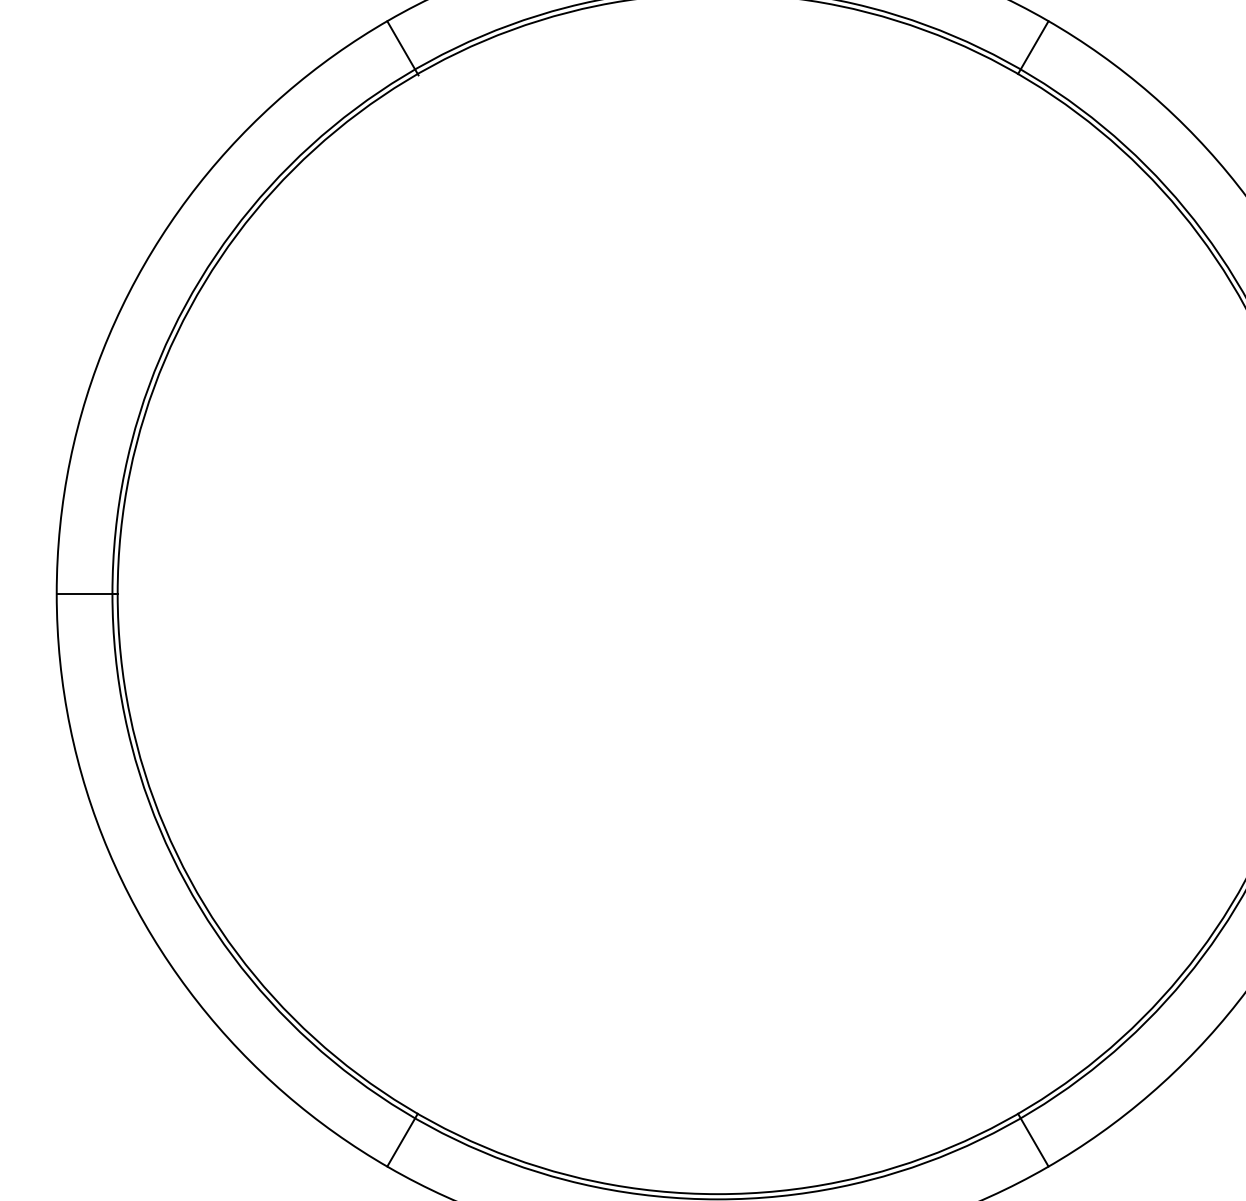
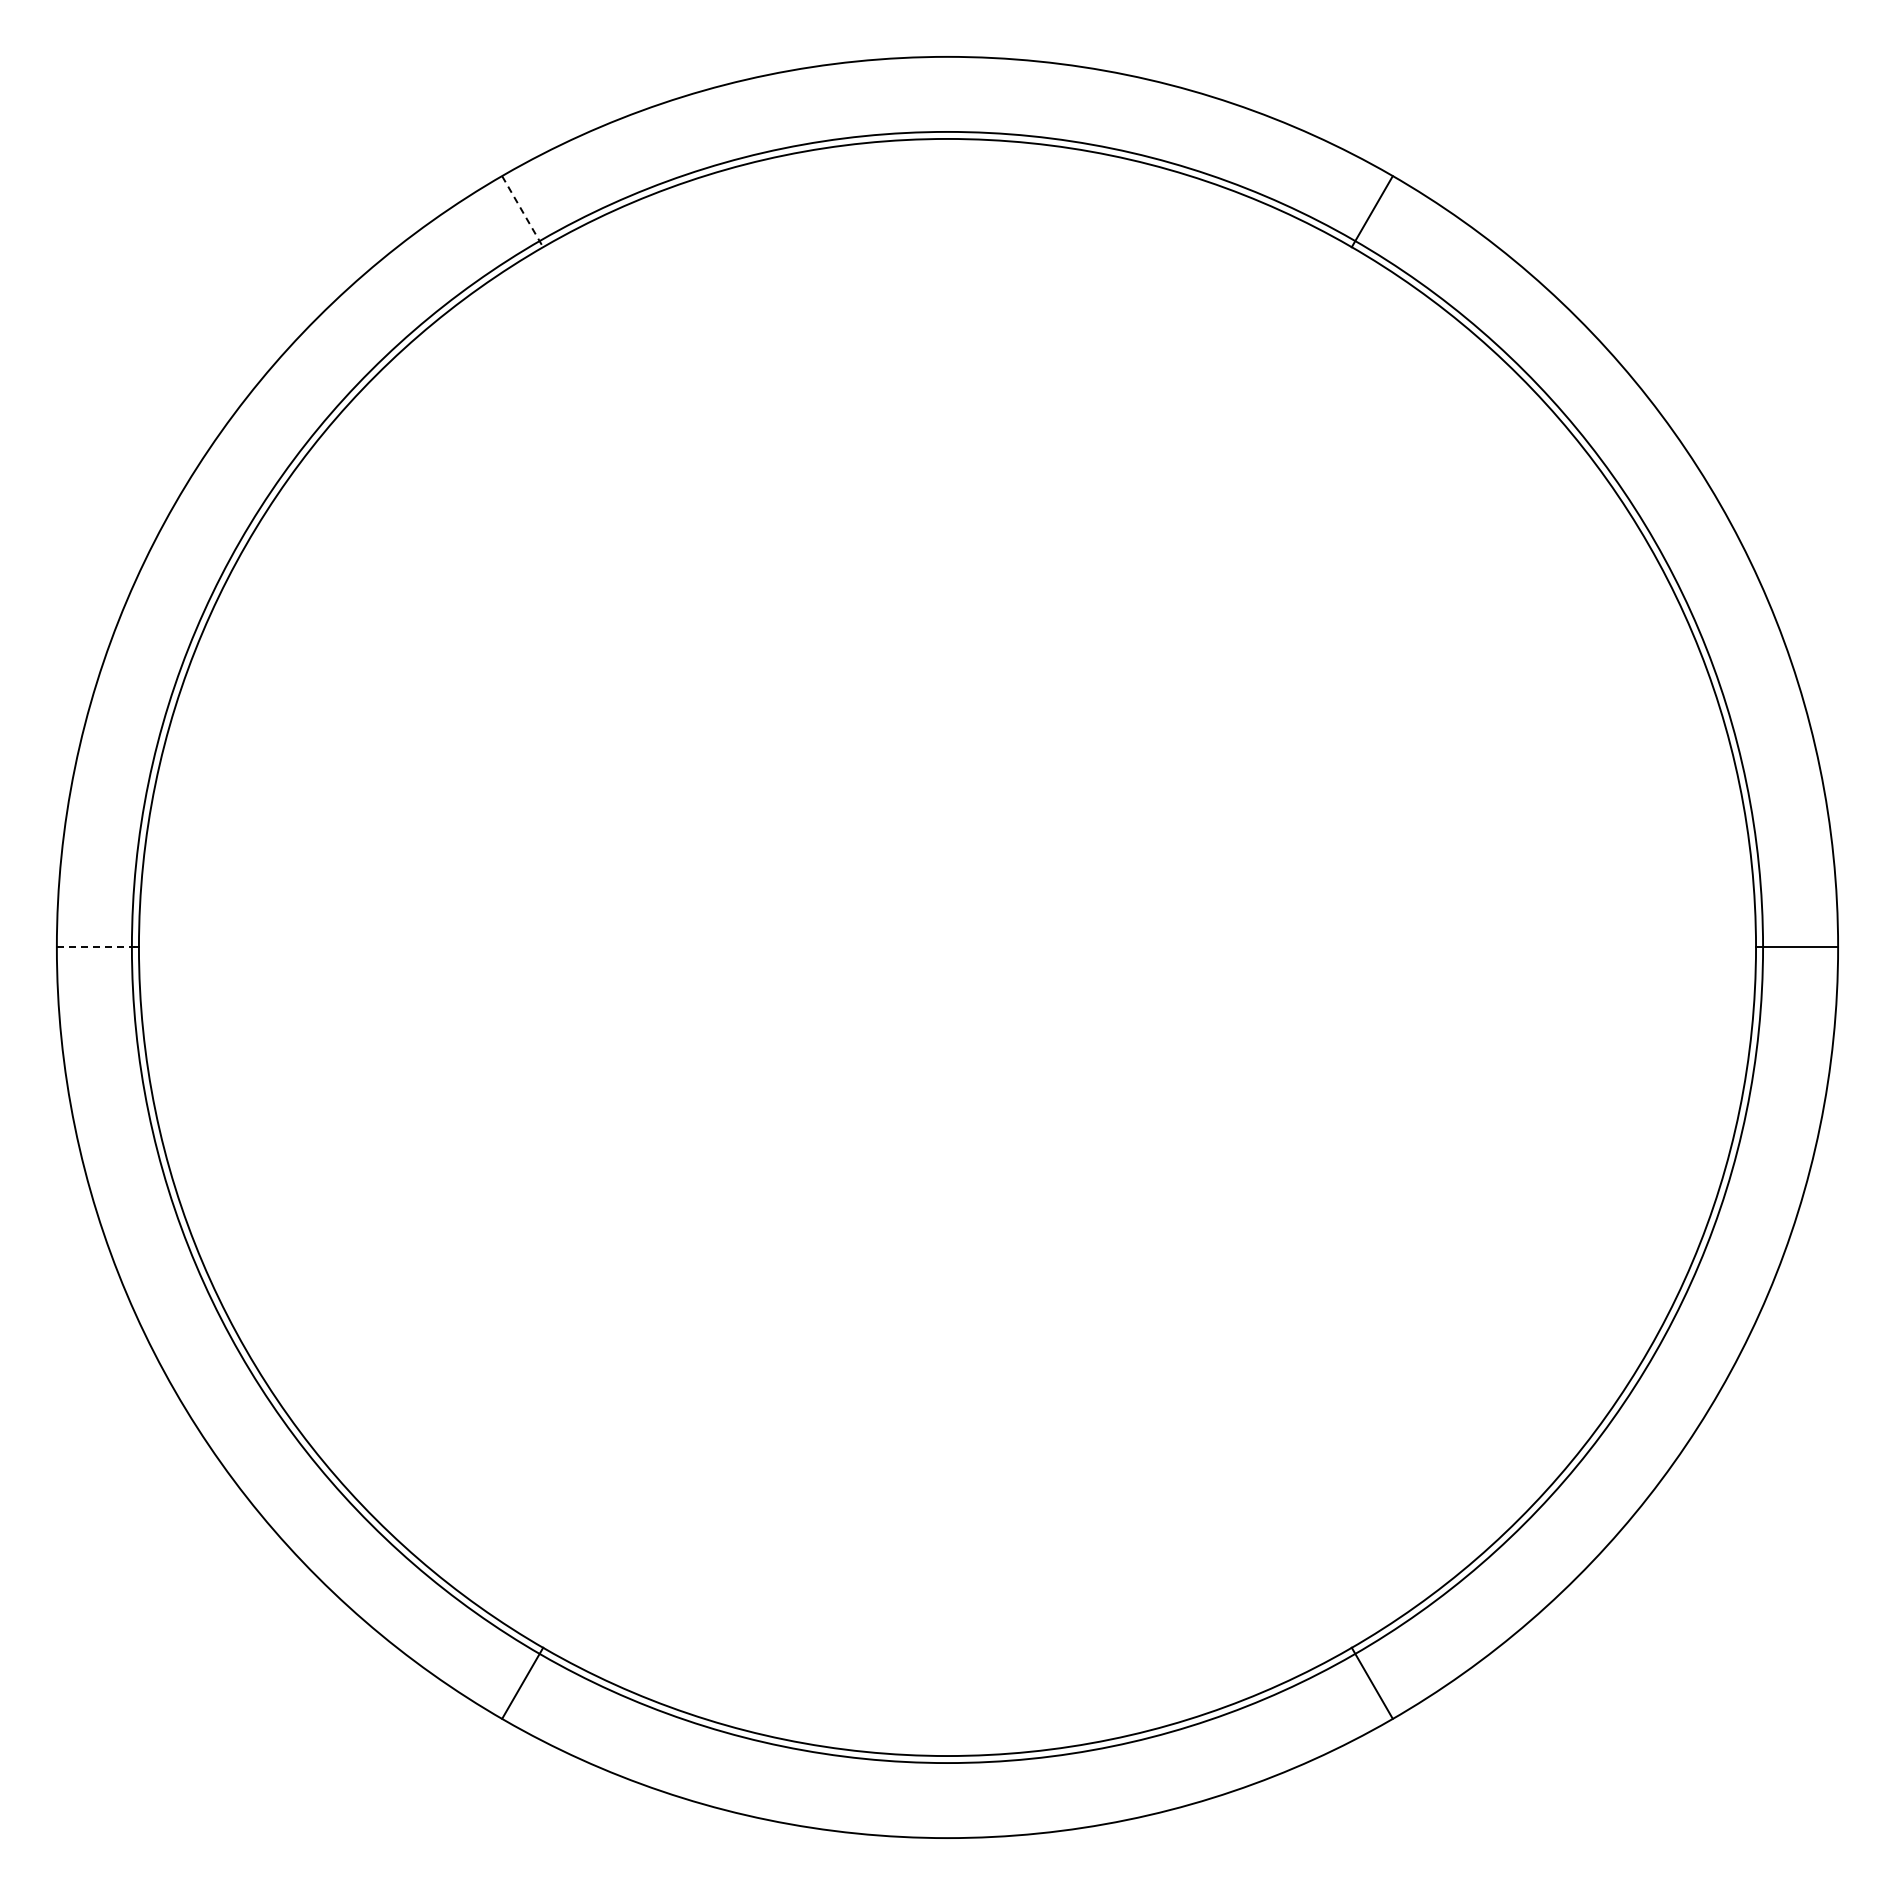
line: (403, 48) -> (523, 213), solid -> dashed
line: (86, 593) -> (96, 947), solid -> dashed

